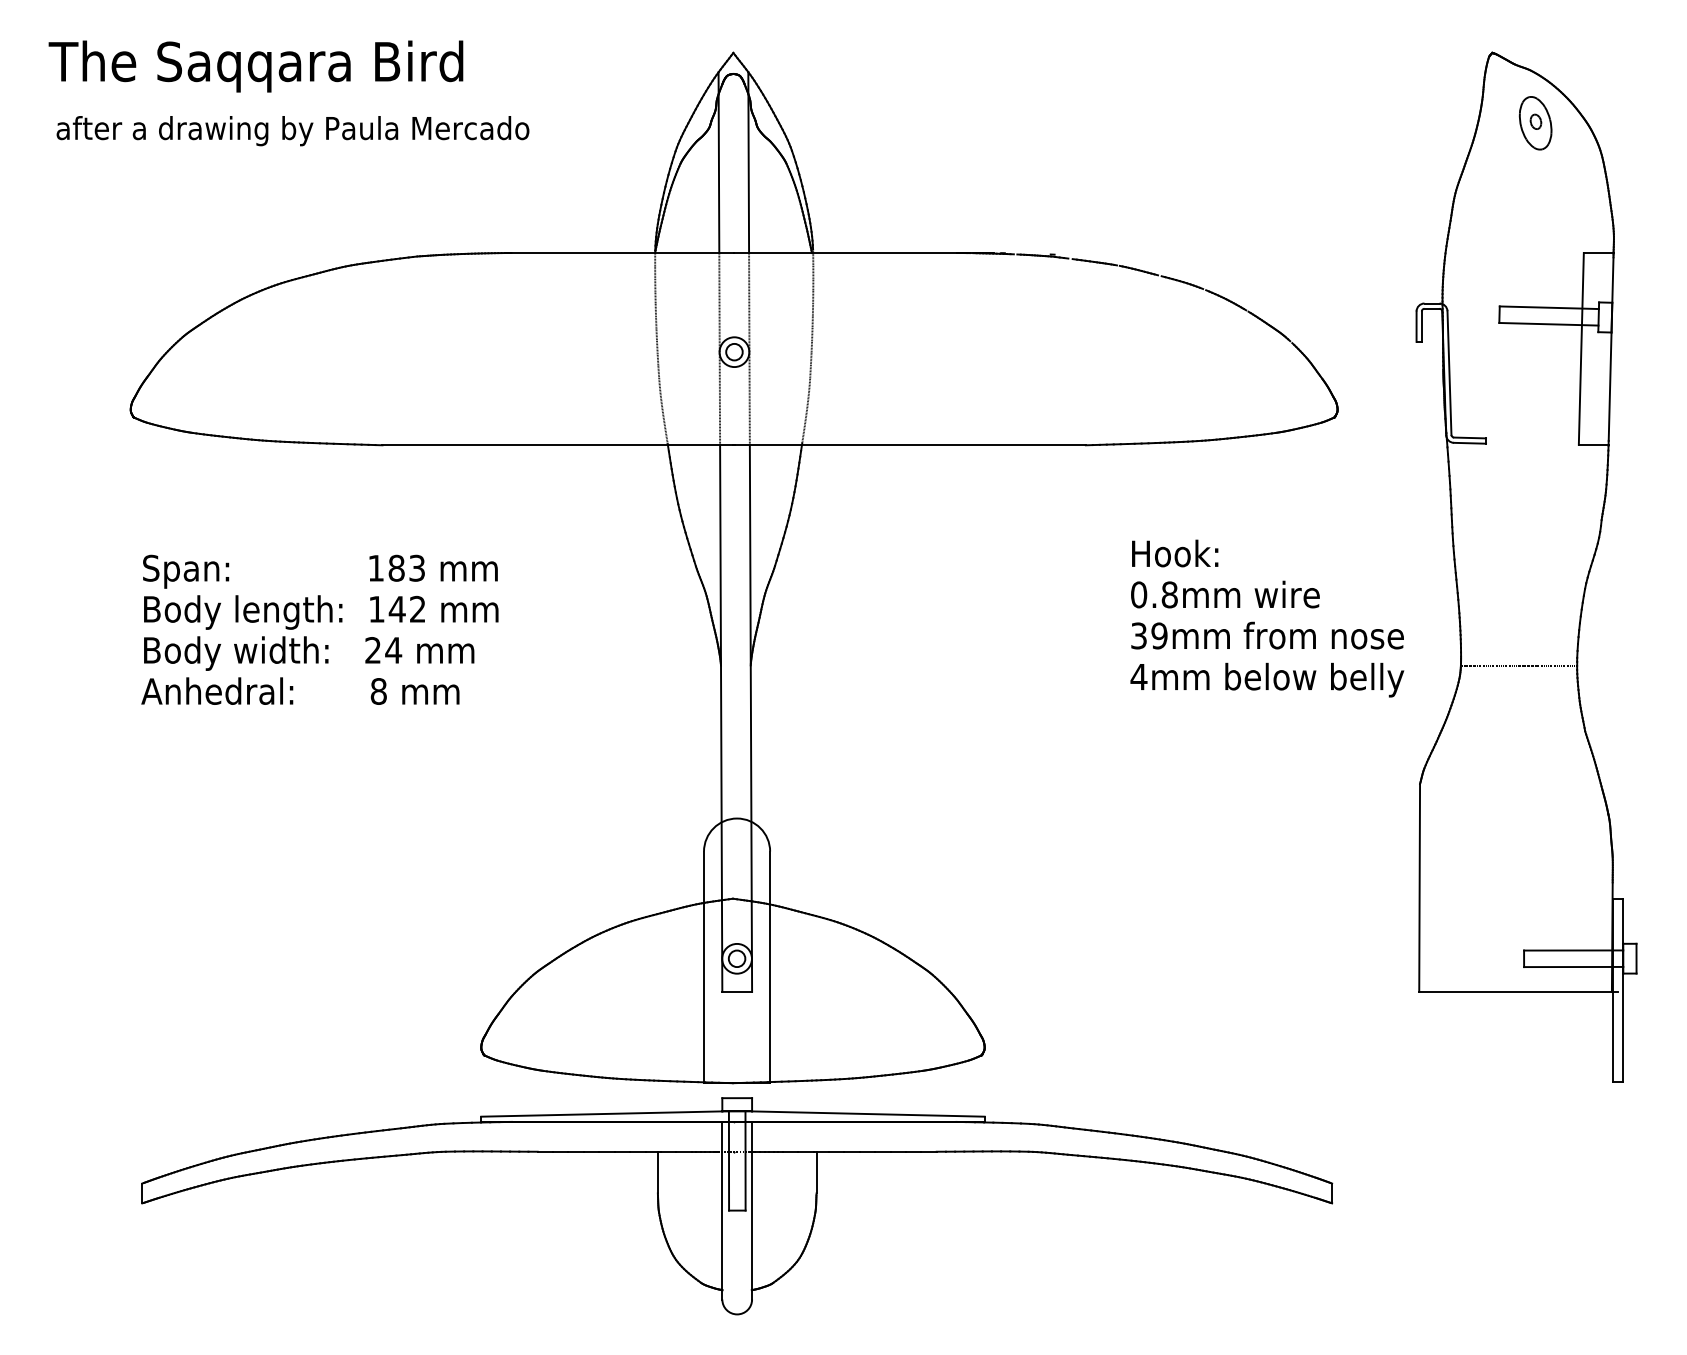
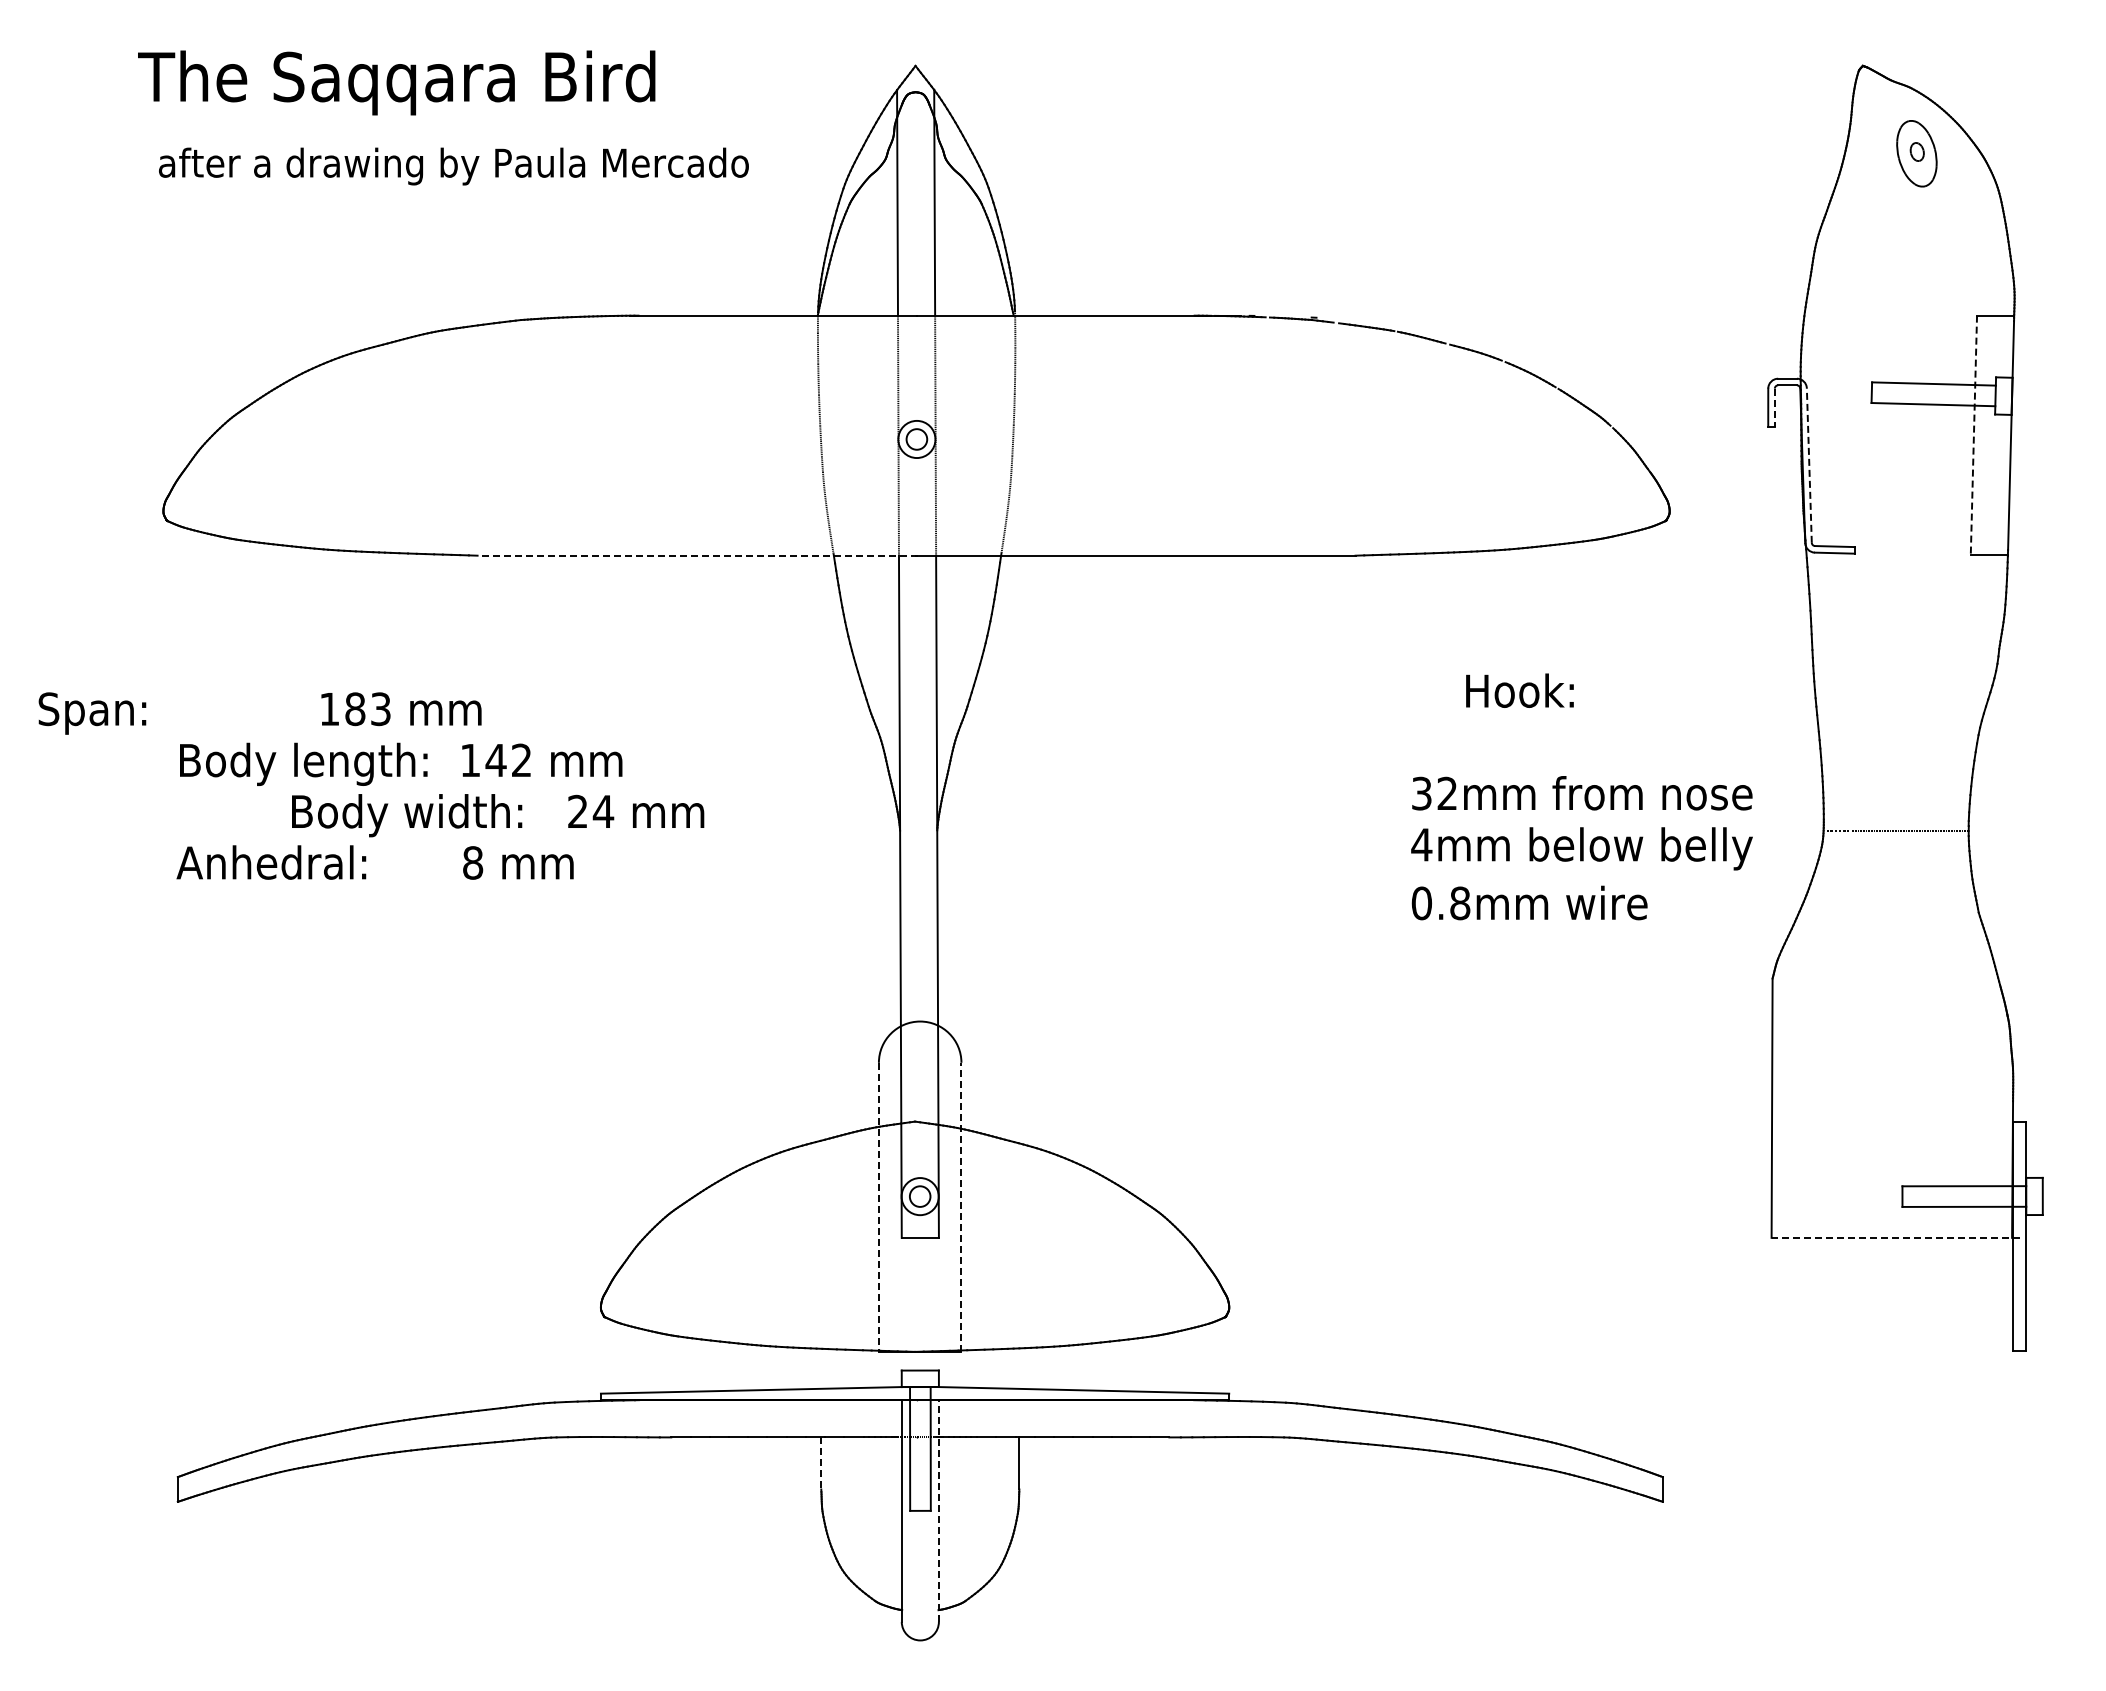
text: (255, 66) -> (396, 82), moved
text: (292, 131) -> (453, 166), moved
line: (1421, 326) -> (1774, 407), solid -> dashed
line: (1581, 349) -> (1973, 435), solid -> dashed
line: (1449, 373) -> (1809, 465), solid -> dashed
line: (558, 445) -> (697, 555), solid -> dashed
text: (1174, 553) -> (1519, 690), moved
text: (319, 571) -> (259, 713), moved
text: (1225, 594) -> (1529, 902), moved
text: (1159, 635) -> (1447, 793), 39mm -> 32mm
text: (309, 653) -> (498, 815), moved
line: (770, 966) -> (961, 1206), solid -> dashed
line: (703, 967) -> (878, 1207), solid -> dashed
line: (1518, 991) -> (1895, 1237), solid -> dashed
line: (658, 1172) -> (821, 1463), solid -> dashed
line: (751, 1211) -> (938, 1511), solid -> dashed

